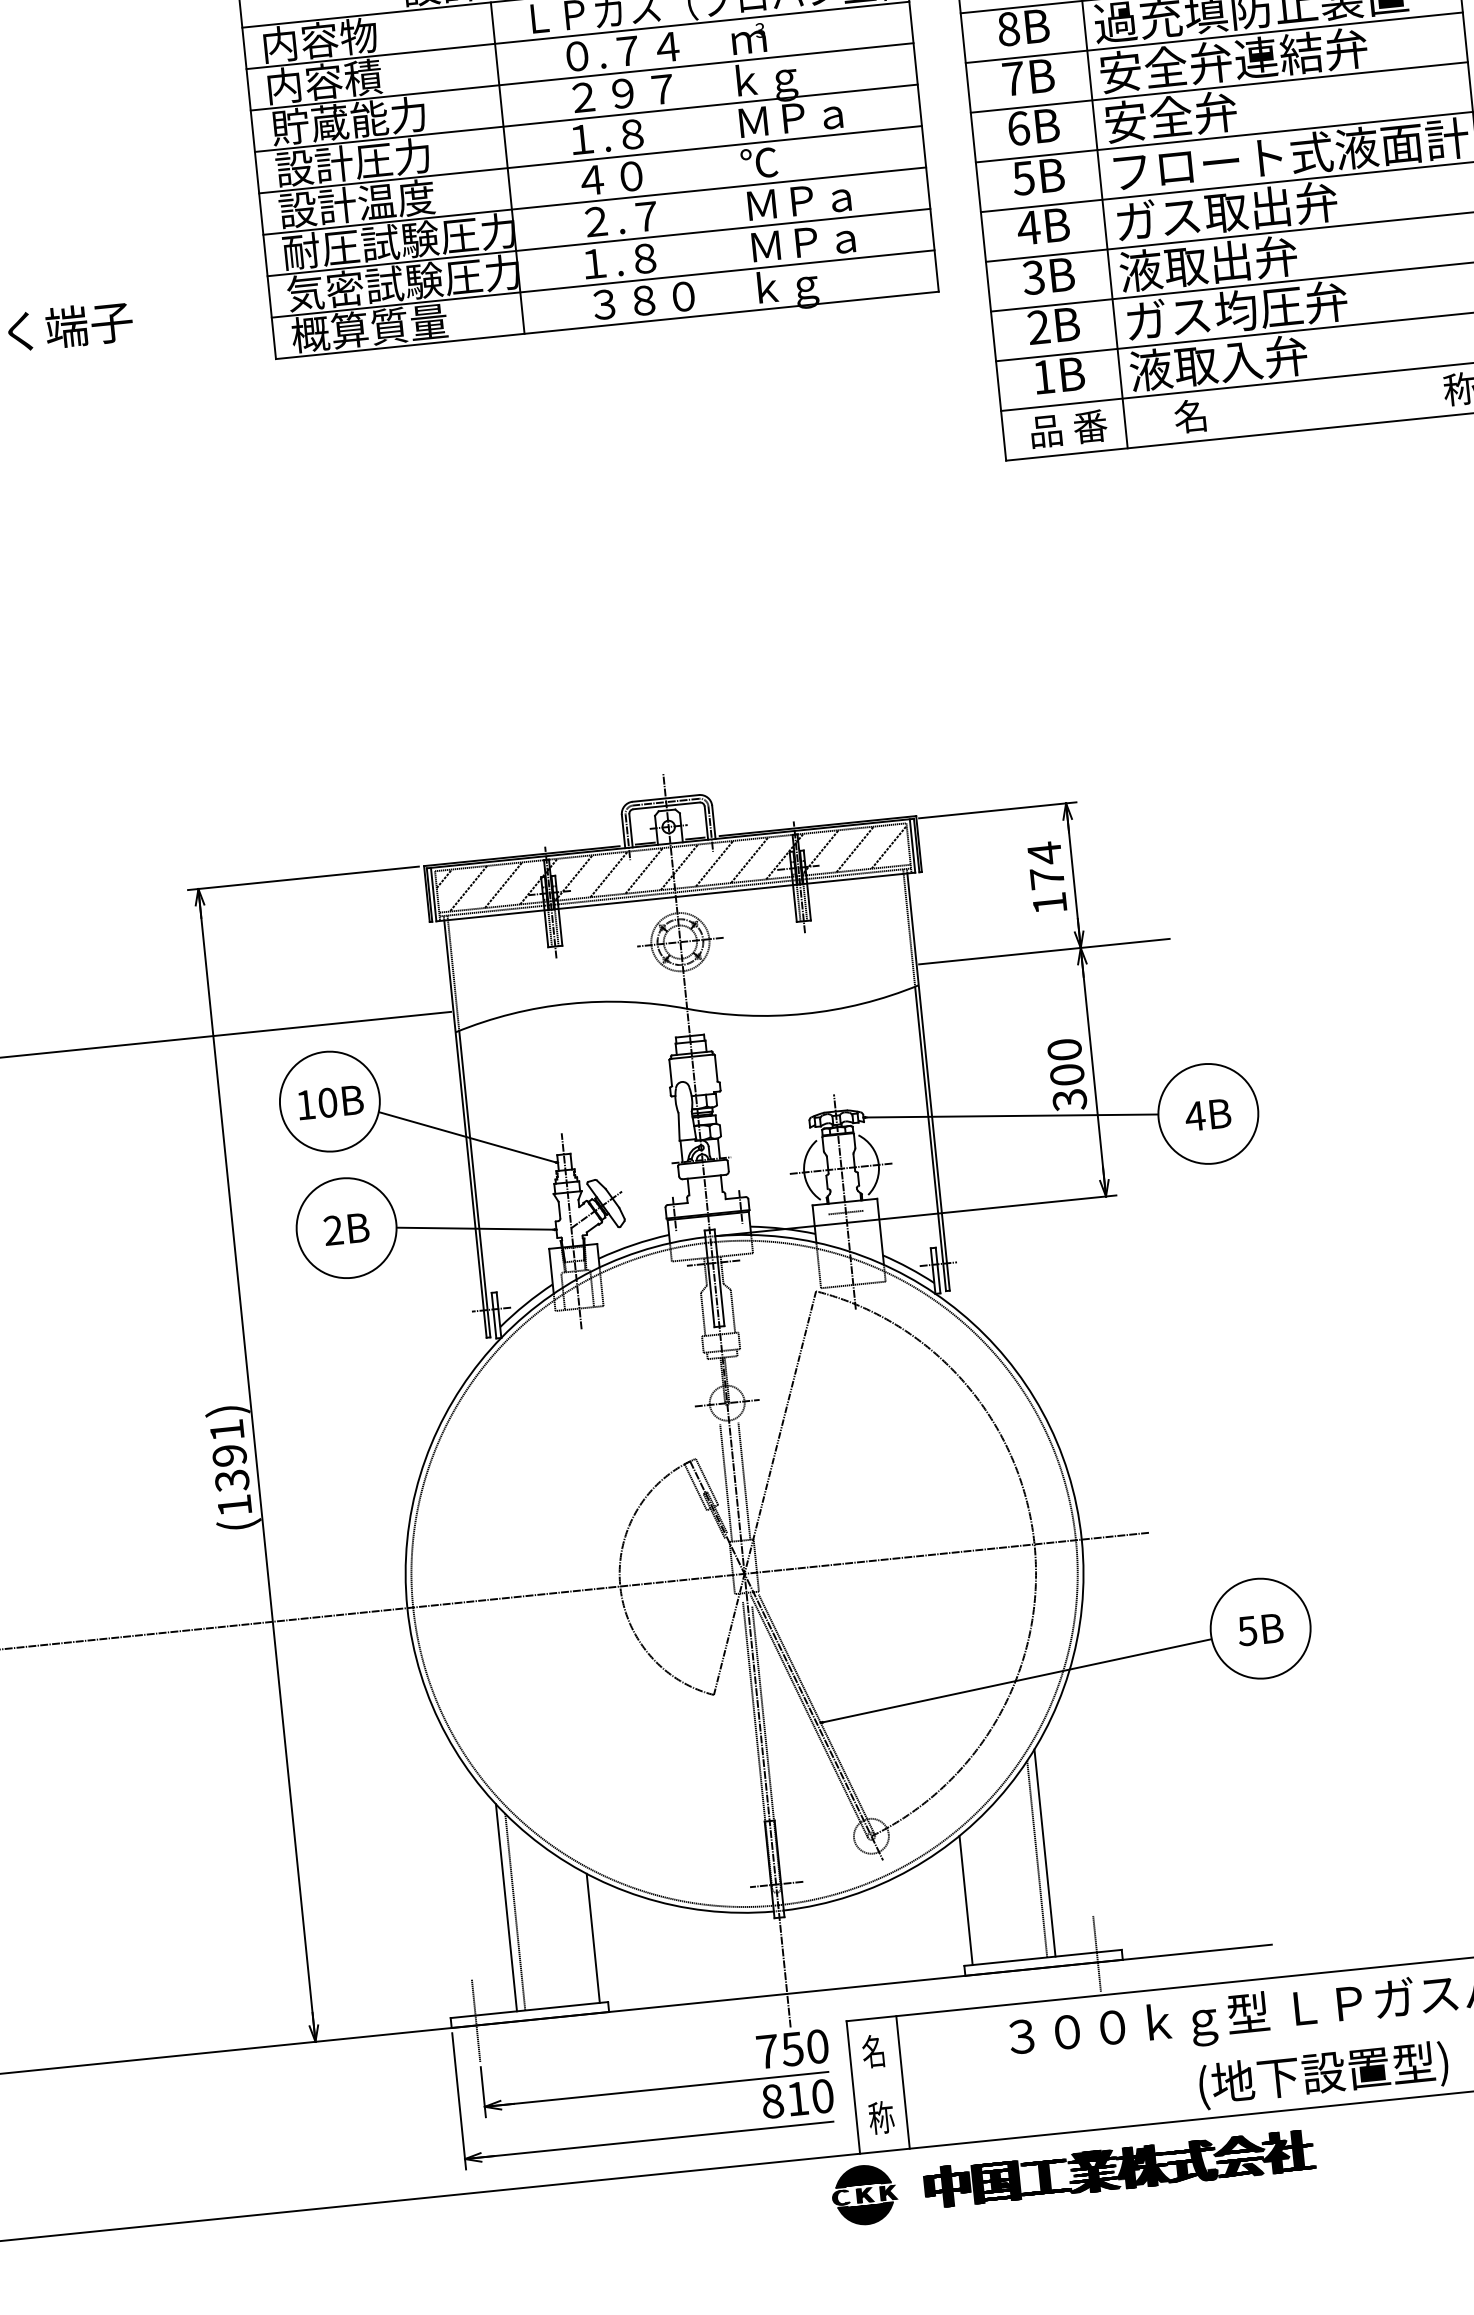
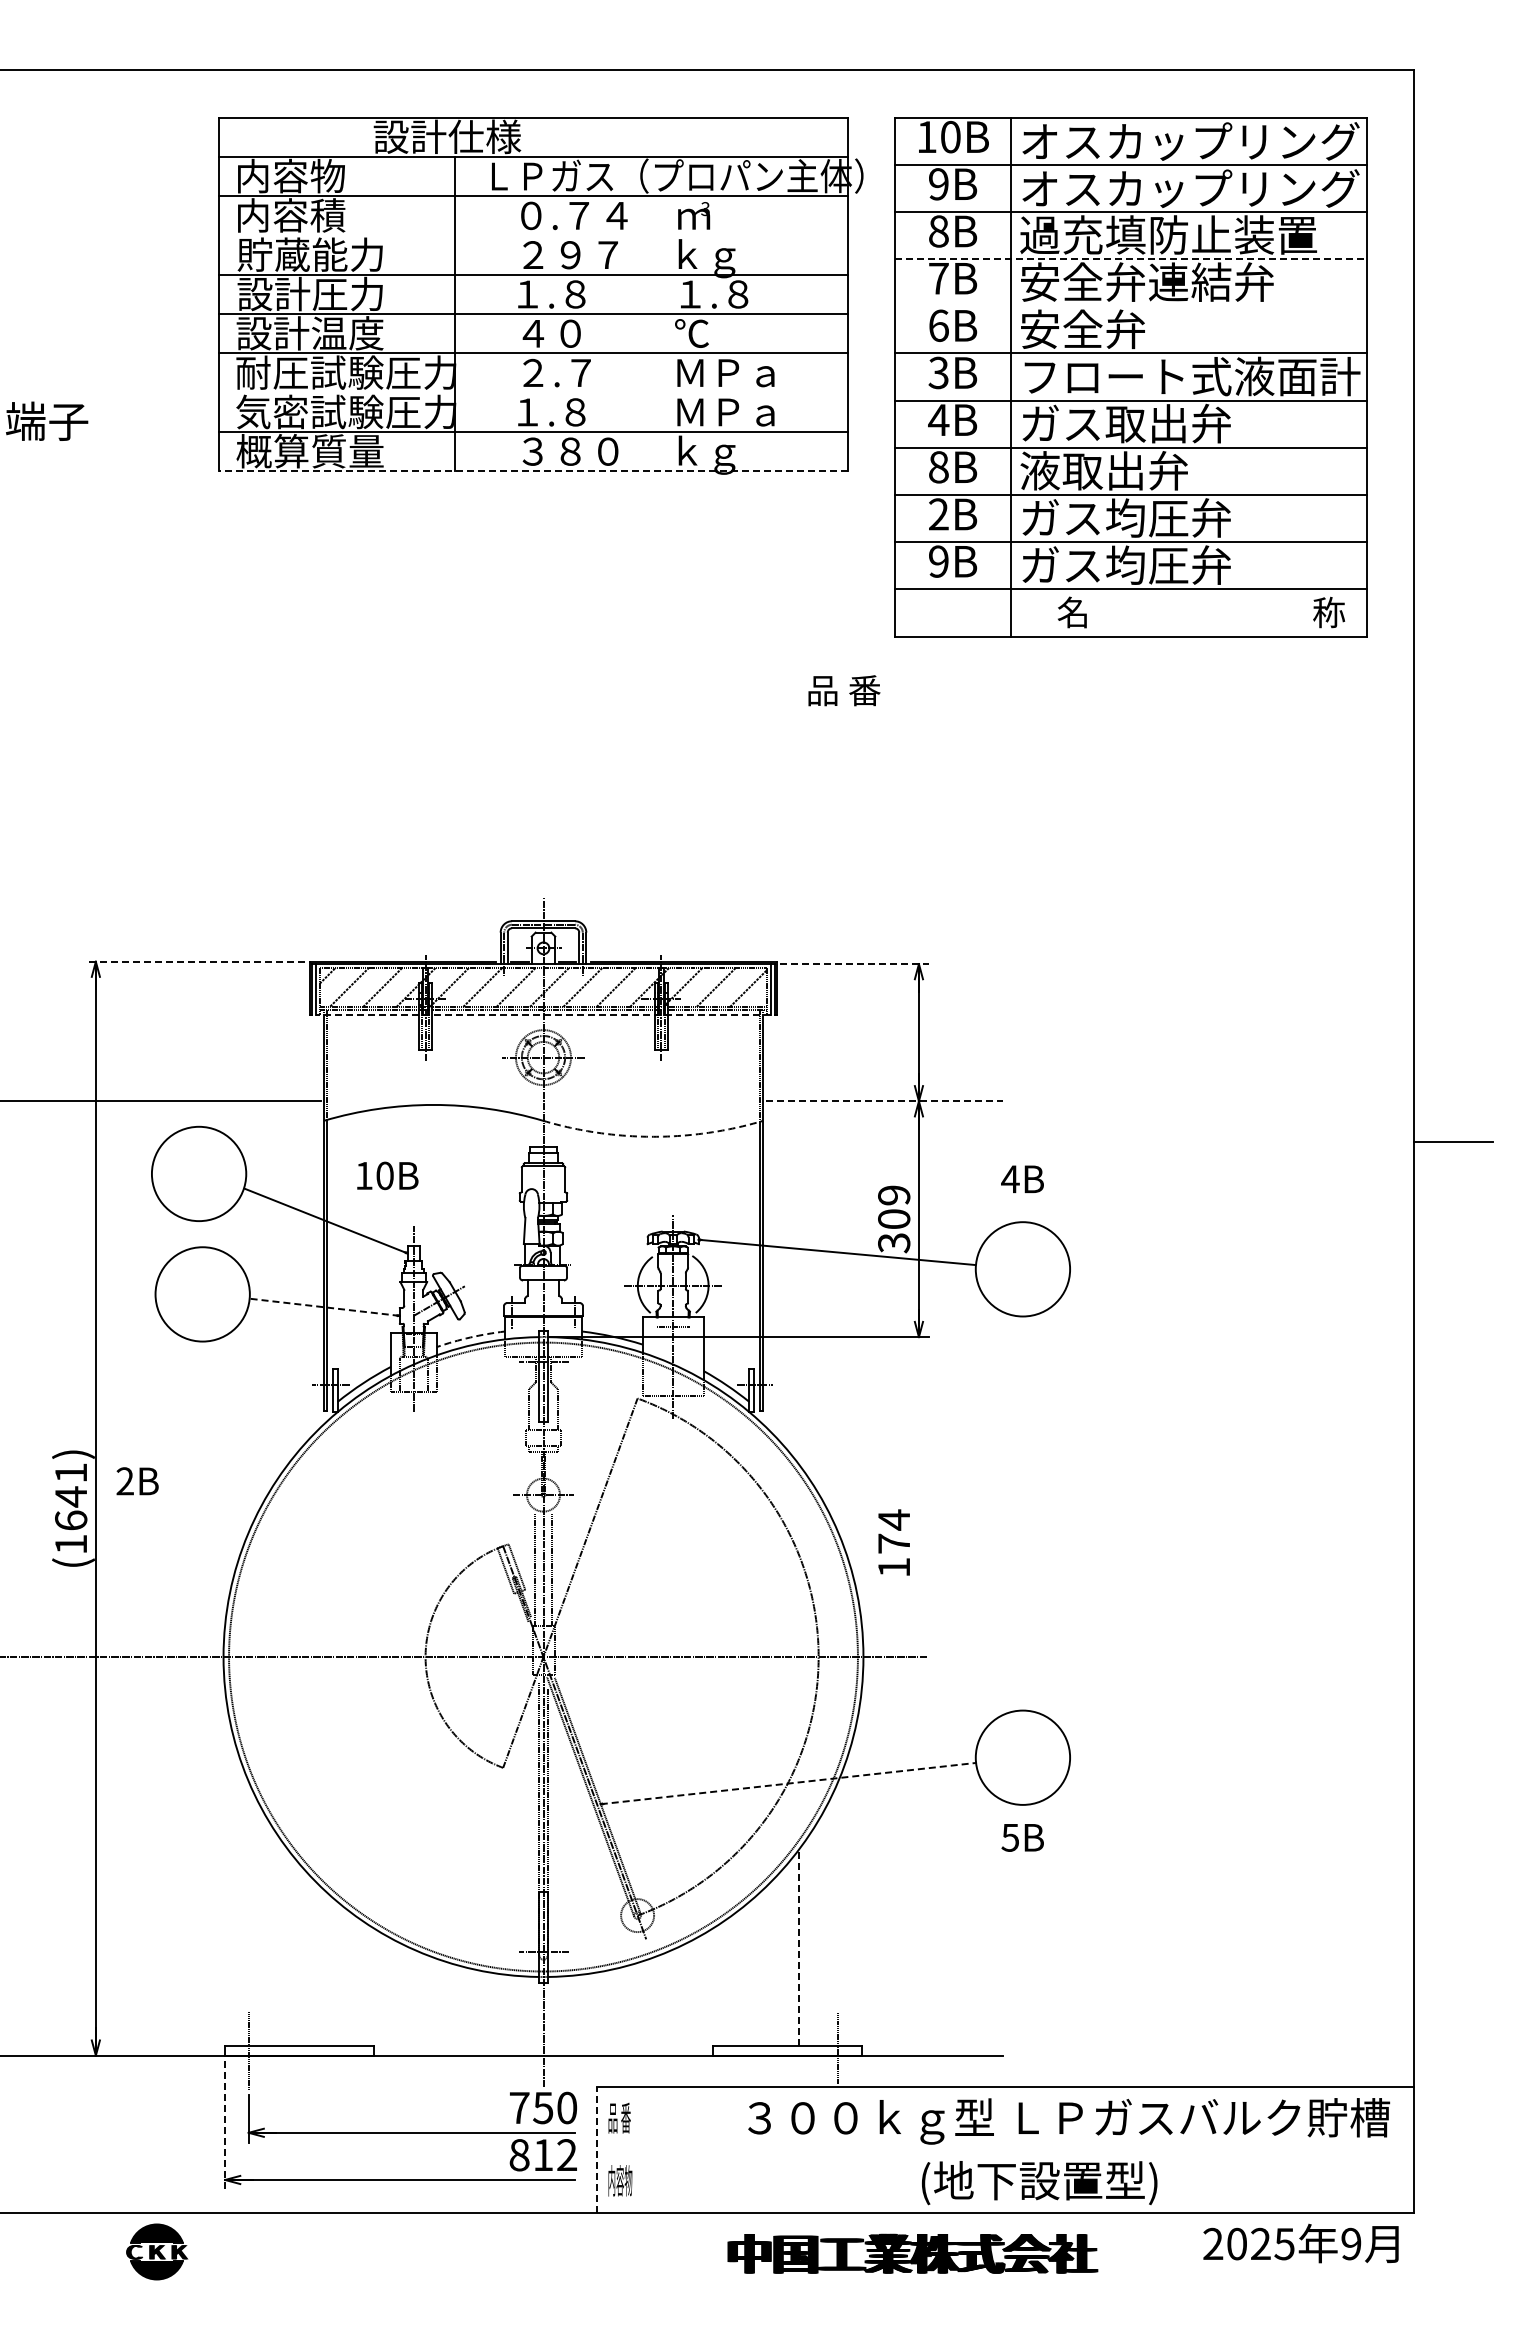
line: (1214, 38) -> (1131, 259), solid -> dashed
line: (581, 76) -> (533, 235), removed
line: (1219, 87) -> (1131, 306), removed
text: (790, 118) -> (725, 294), ＭＰａ -> １.８
text: (1023, 177) -> (938, 372), 5B -> 3B
line: (598, 242) -> (533, 392), removed
text: (1033, 277) -> (938, 467), 3B -> 8B
line: (607, 325) -> (533, 471), solid -> dashed
text: (1240, 360) -> (1125, 564), 液取入弁 -> ガス均圧弁
text: (1043, 377) -> (938, 561), 1B -> 9B
text: (1069, 428) -> (844, 690), moved
line: (998, 810) -> (854, 964), solid -> dashed
text: (1046, 877) -> (893, 1542), moved
line: (303, 878) -> (195, 961), solid -> dashed
line: (675, 896) -> (543, 1014), solid -> dashed
line: (1044, 951) -> (884, 1101), solid -> dashed
arc: (804, 1013) -> (653, 1136), solid -> dashed
text: (1065, 1049) -> (894, 1195), 300 -> 309
text: (330, 1102) -> (387, 1175), moved
text: (1207, 1114) -> (1022, 1178), moved
line: (476, 1228) -> (324, 1307), solid -> dashed
text: (346, 1229) -> (137, 1481), moved
arc: (633, 1244) -> (470, 1337), solid -> dashed
text: (231, 1467) -> (71, 1508), (1391) -> (1641)
text: (1260, 1629) -> (1022, 1837), moved
line: (1016, 1680) -> (788, 1783), solid -> dashed
line: (1044, 1852) -> (798, 1947), solid -> dashed
line: (1037, 1858) -> (791, 1952), removed
line: (966, 1900) -> (720, 1984), removed
line: (506, 1907) -> (288, 1947), removed
line: (514, 1911) -> (295, 1952), removed
line: (593, 1937) -> (366, 1984), removed
text: (873, 2050) -> (619, 2117), 名 -> 品 番
line: (902, 2082) -> (643, 2149), removed
line: (853, 2087) -> (596, 2149), solid -> dashed
text: (823, 2096) -> (567, 2155), 810 -> 812
line: (459, 2101) -> (225, 2125), solid -> dashed
text: (881, 2117) -> (620, 2180), 称 -> 内容物
text: (1119, 2168) -> (912, 2253), moved
part: (865, 2194) -> (157, 2251), moved

